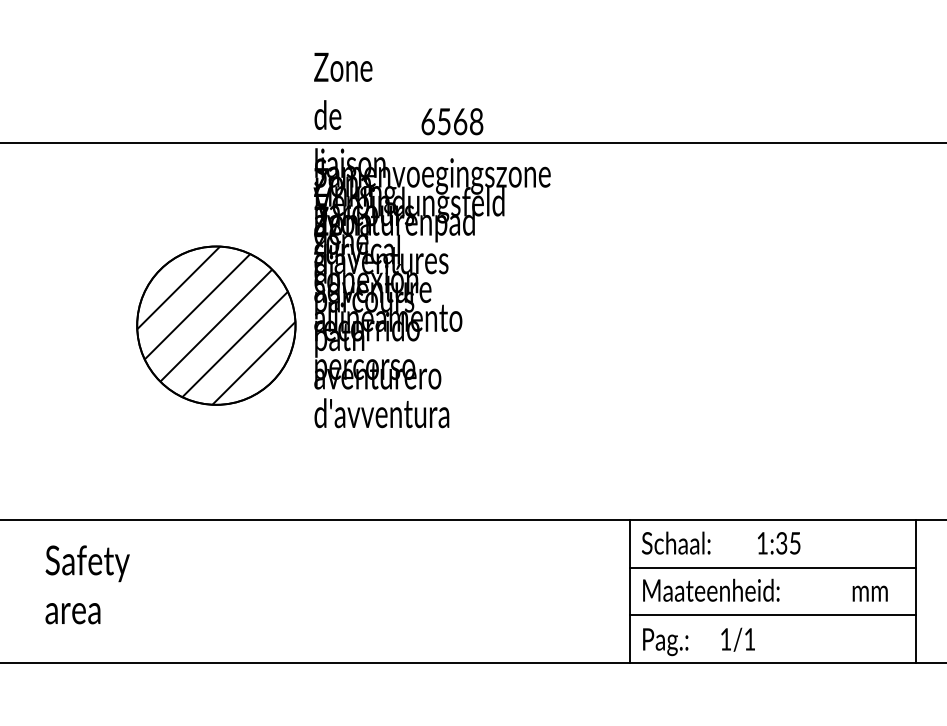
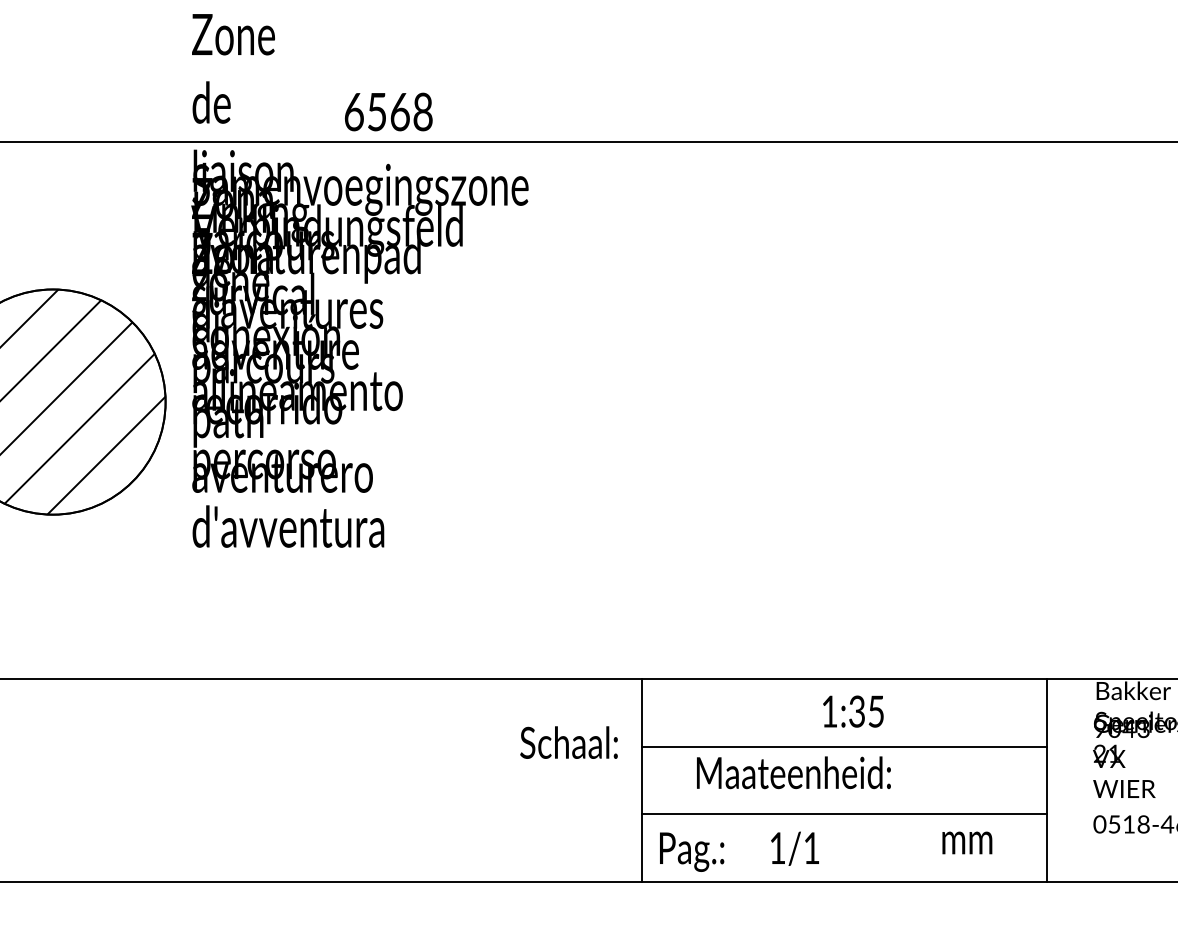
text: (676, 542) -> (569, 741), moved
text: (711, 589) -> (794, 771), moved
text: (869, 593) -> (966, 842), moved

